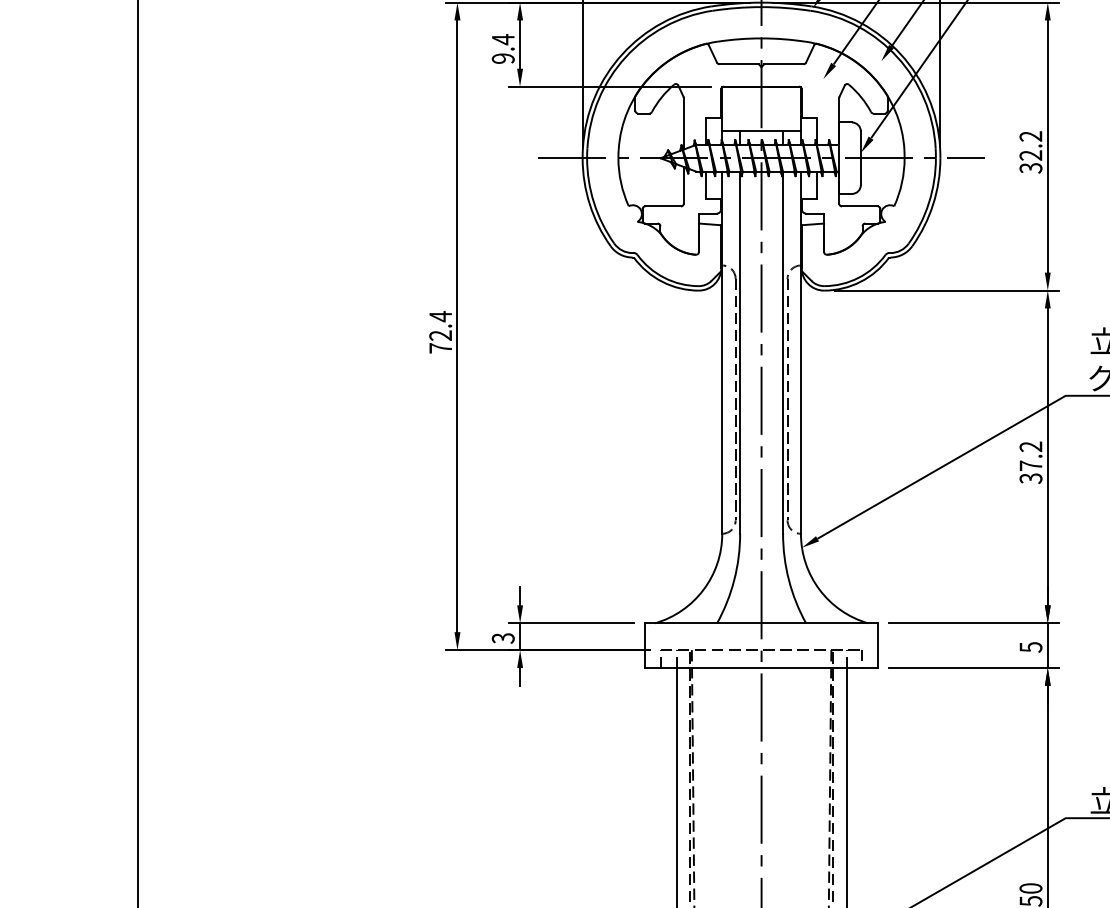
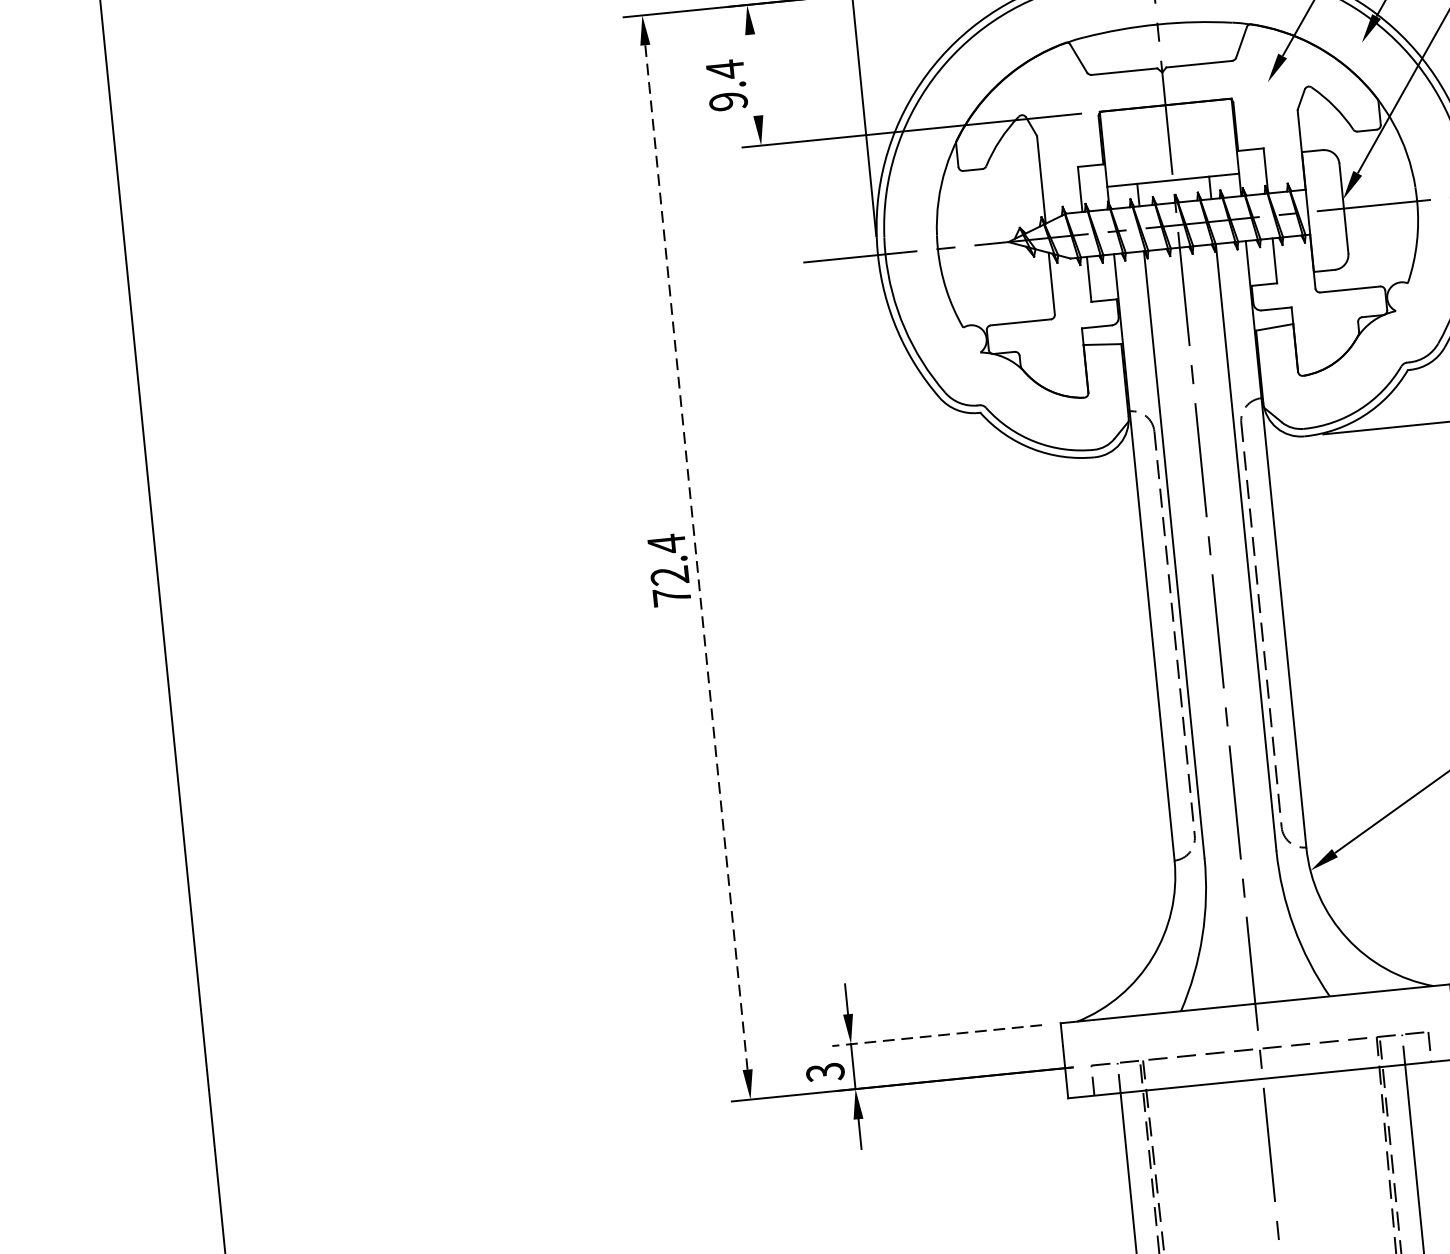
line: (520, 44) -> (754, 74), removed
line: (457, 326) -> (696, 557), solid -> dashed
line: (571, 623) -> (937, 1036), solid -> dashed

